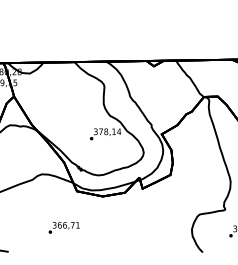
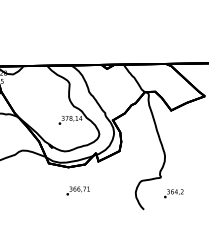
text: (63, 227) -> (77, 190), moved

